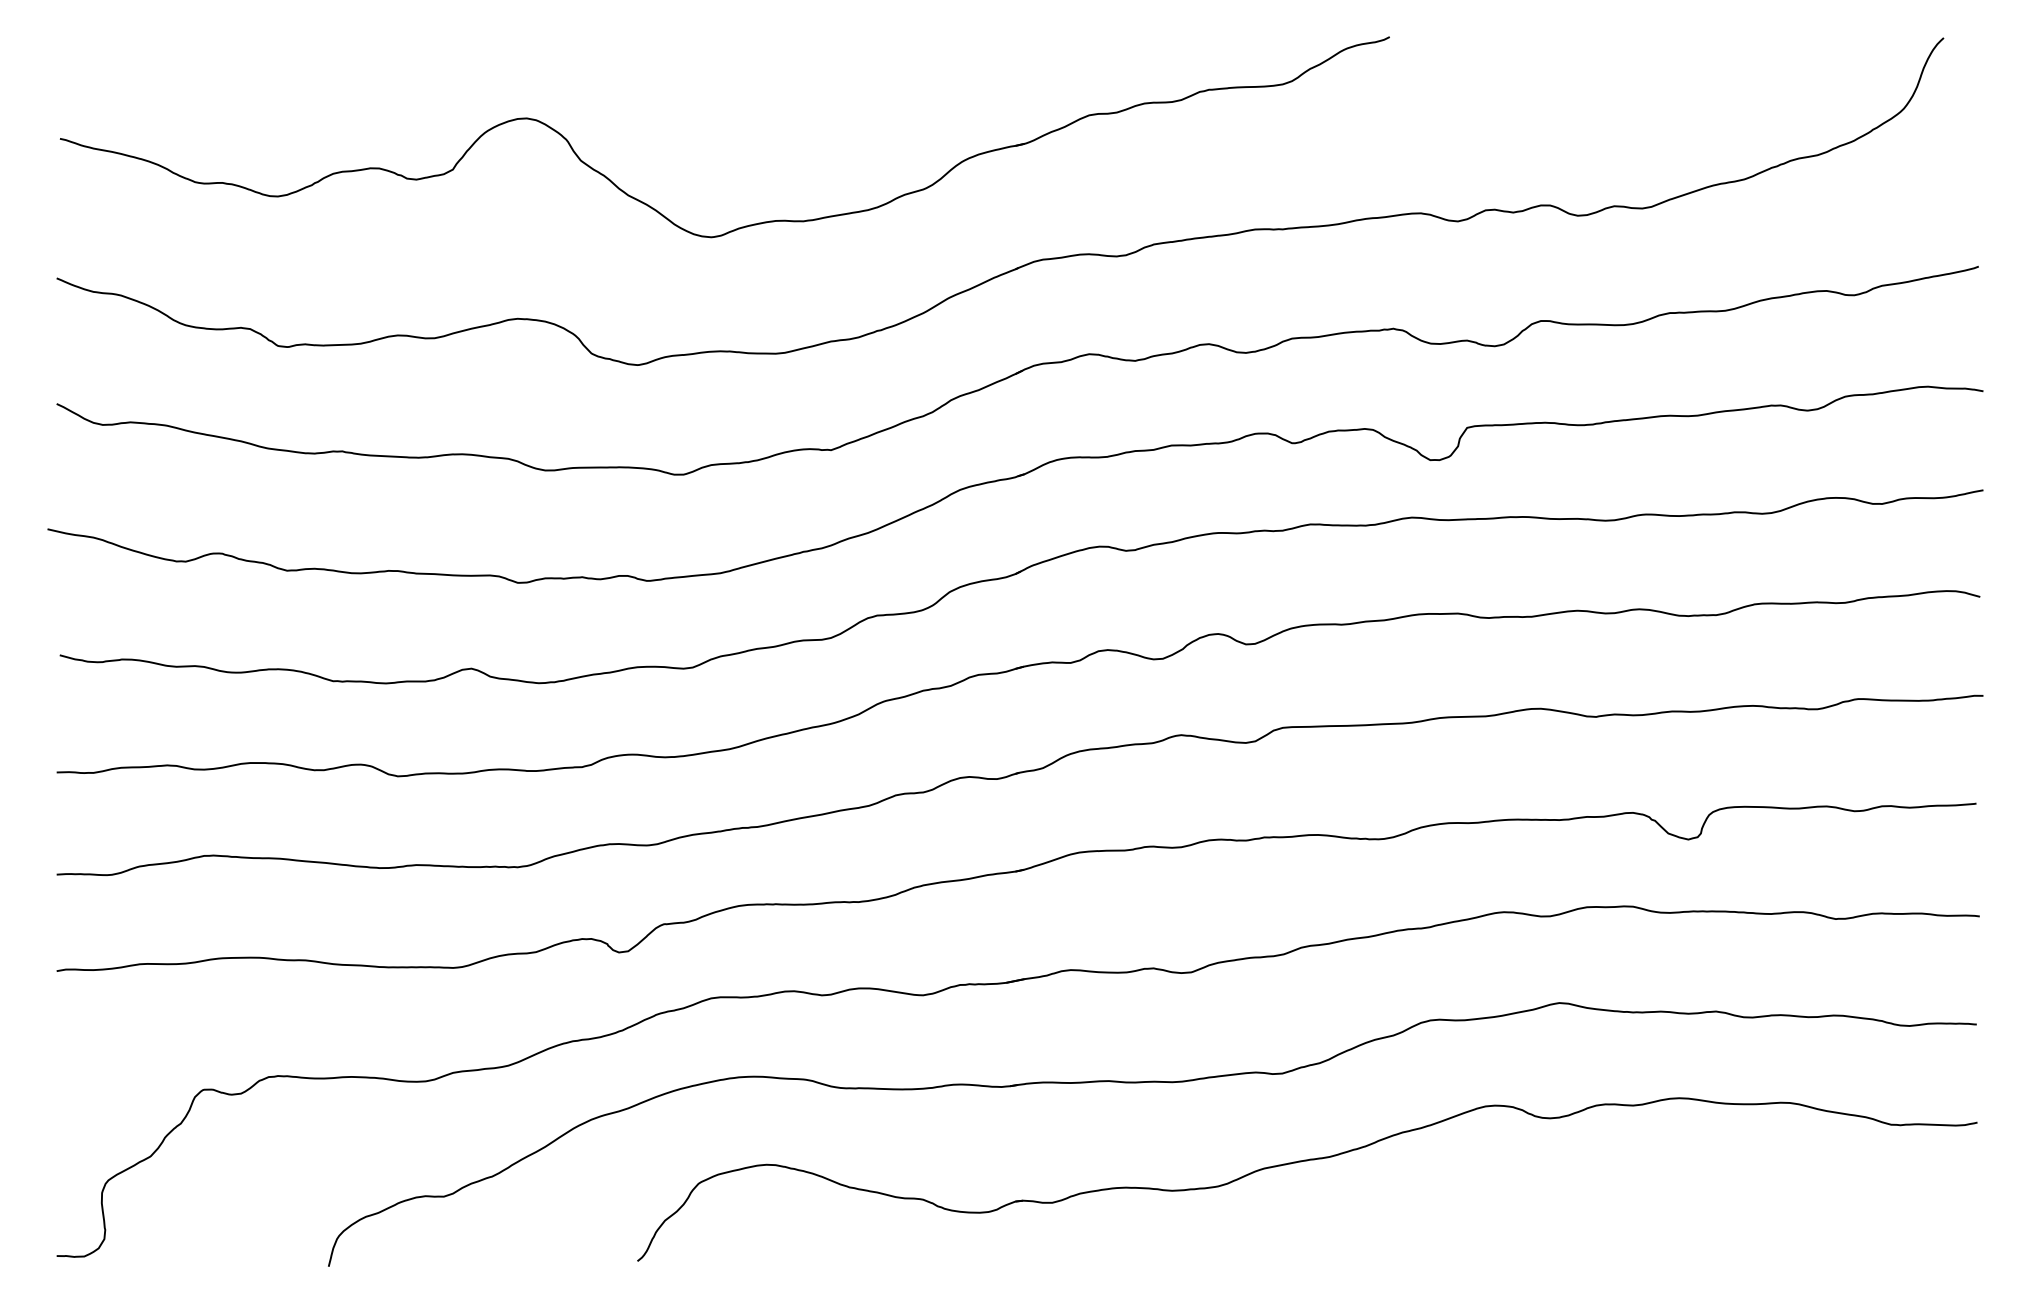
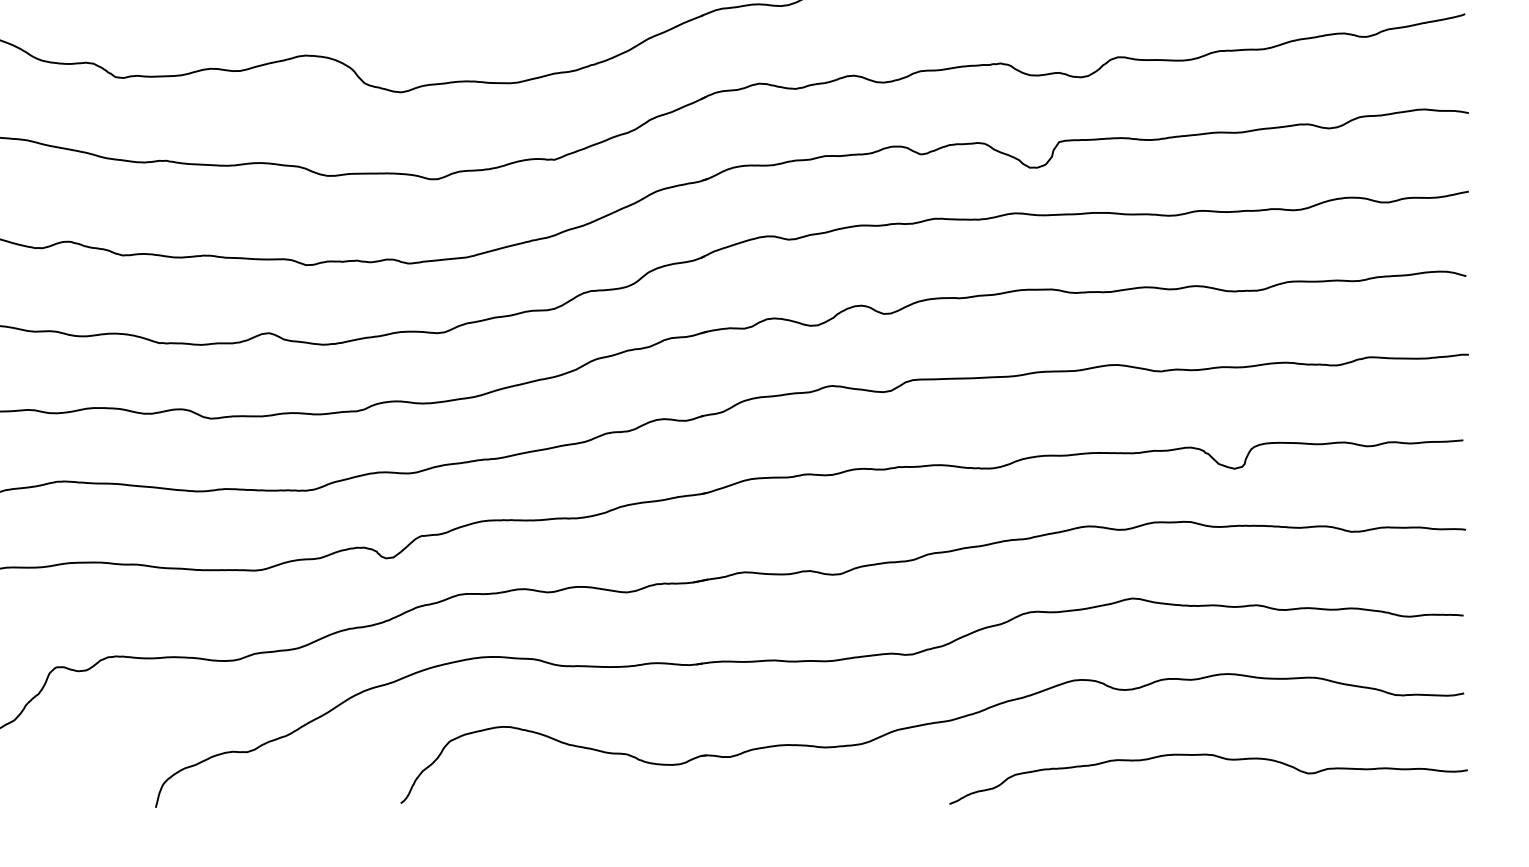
curve: (1657, 1201) -> (1210, 755), added

